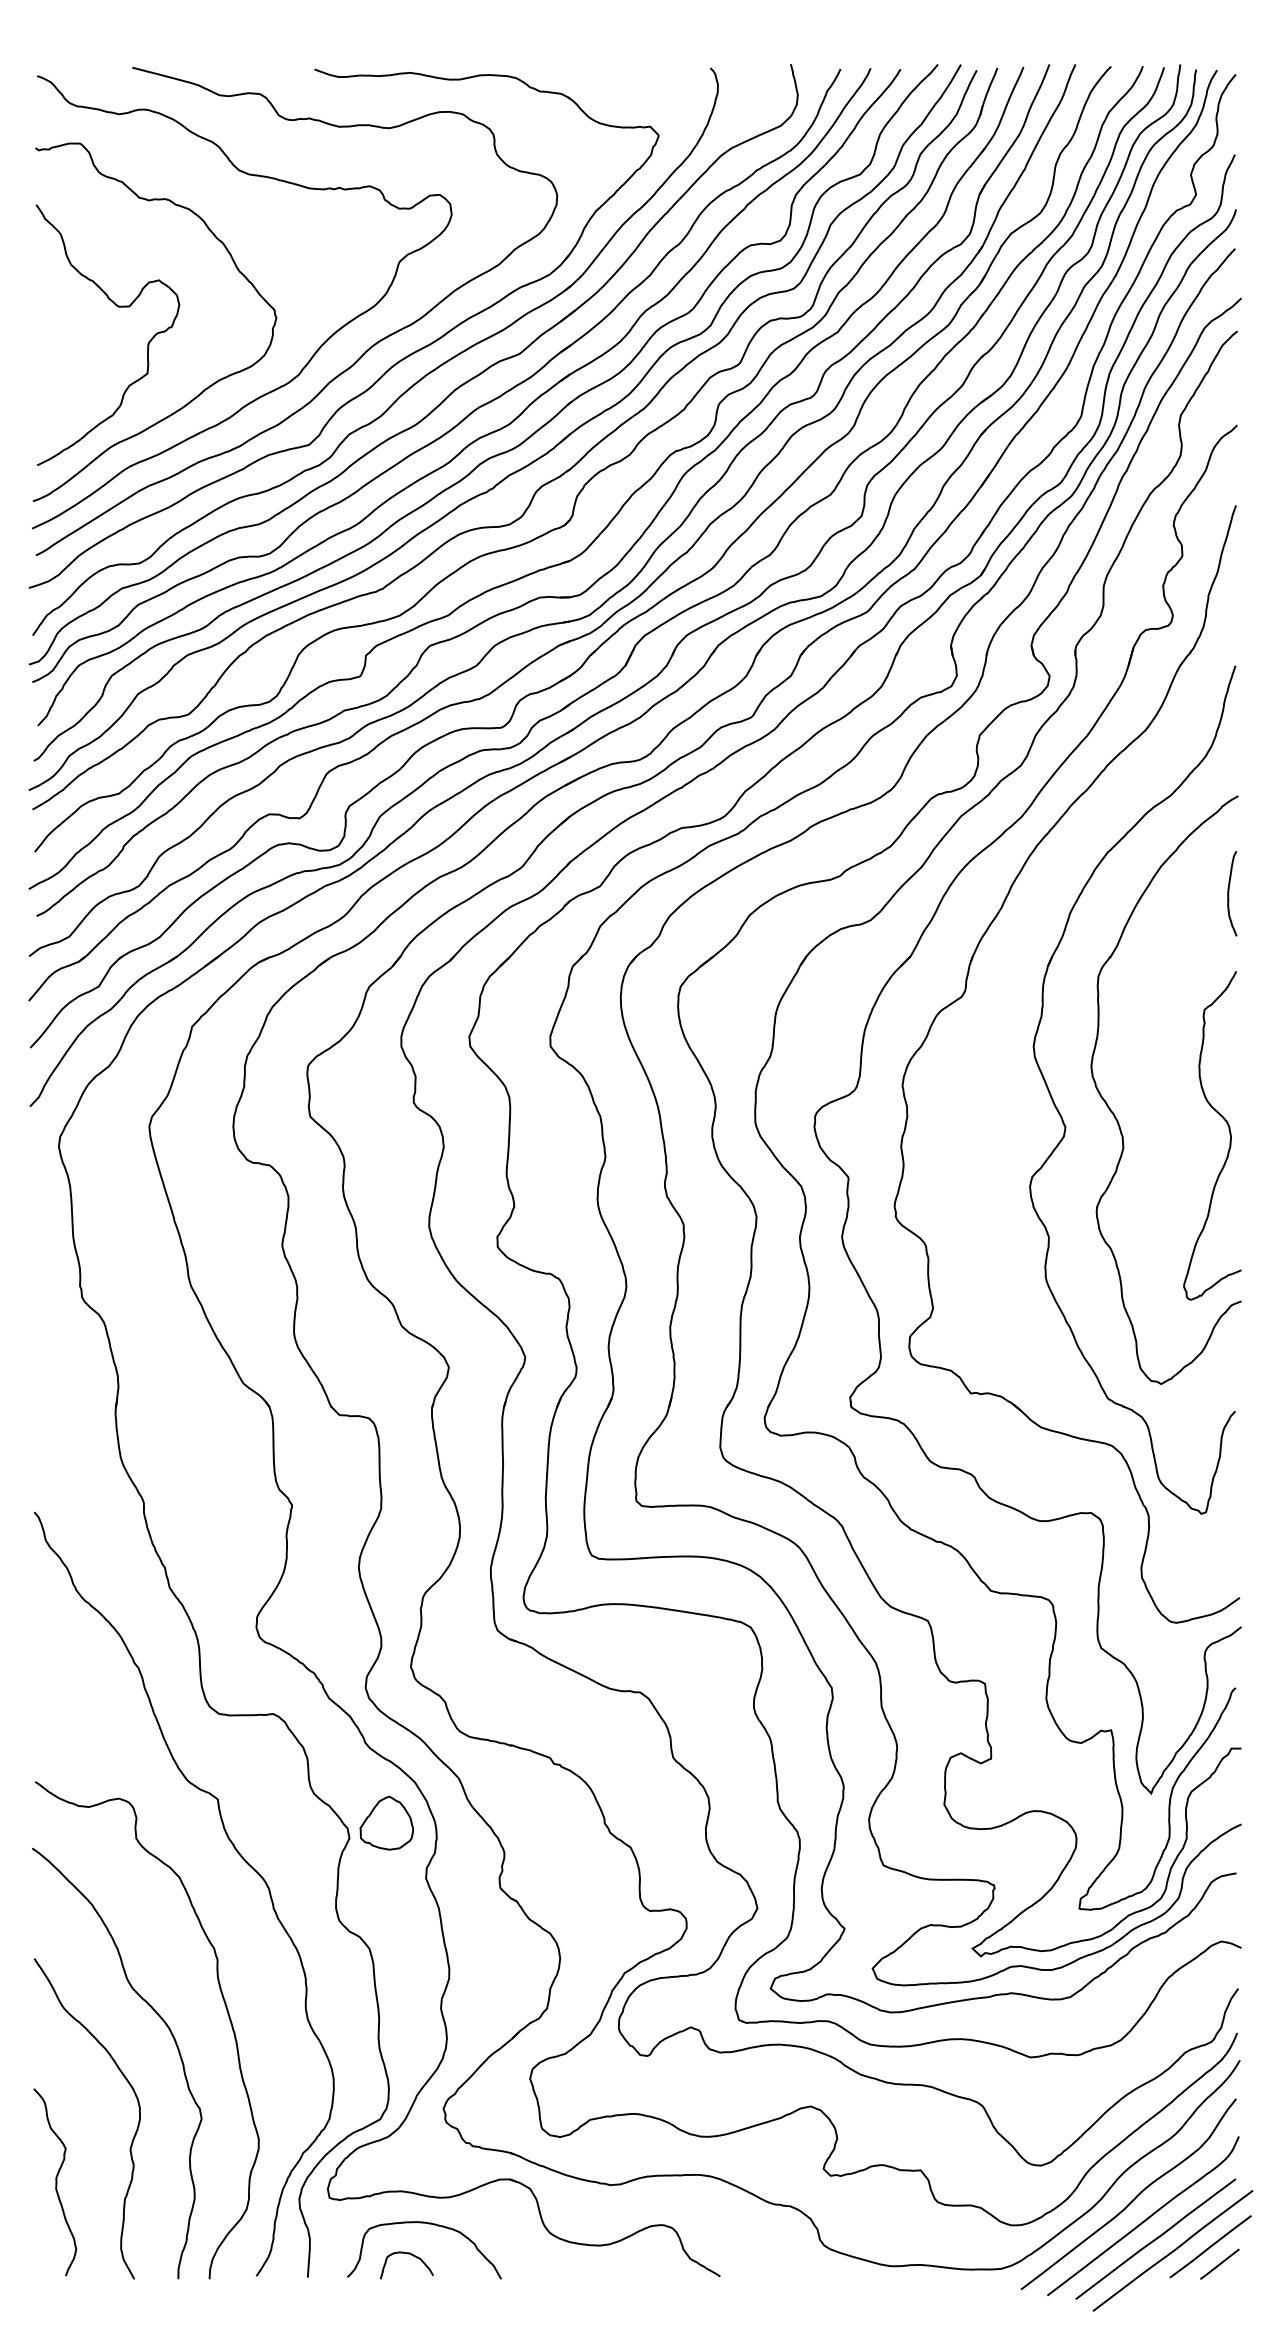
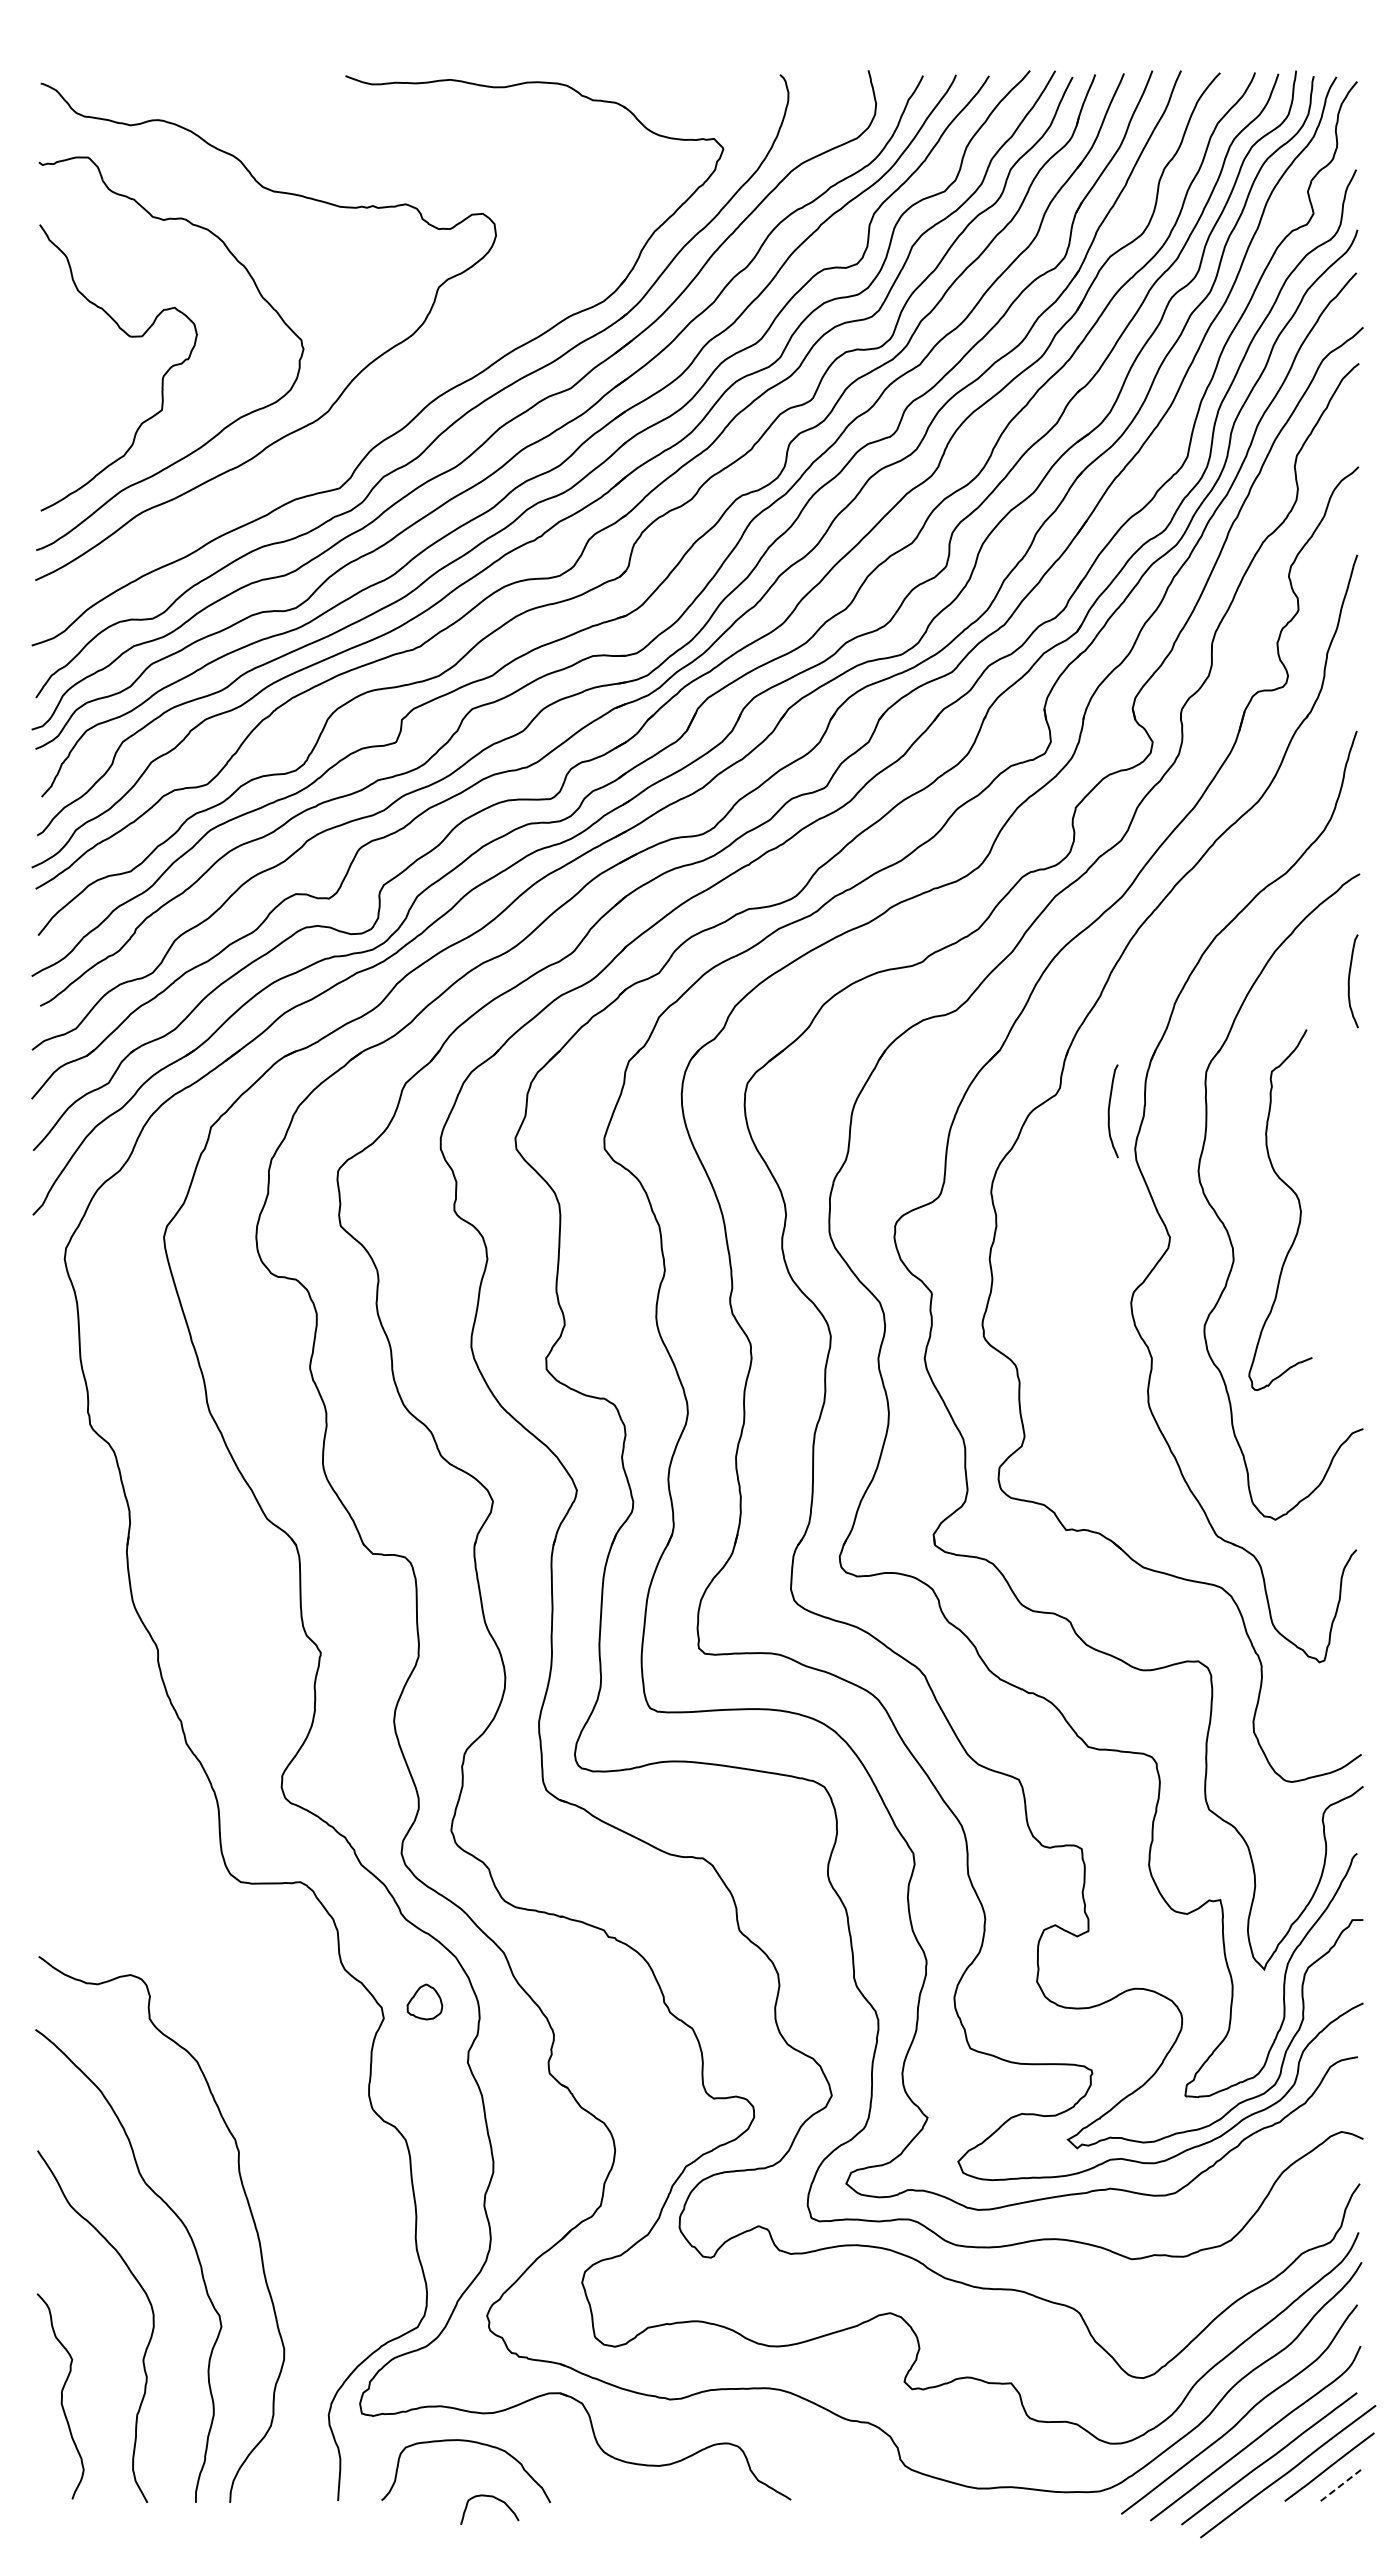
curve: (342, 371) -> (376, 407), removed
curve: (1010, 1012) -> (1109, 1111), added
curve: (1228, 1130) -> (1298, 1204), moved
part: (386, 1822) -> (424, 2001), size x0.6
curve: (237, 1852) -> (260, 2034), removed
curve: (406, 2254) -> (489, 2497), moved
line: (1219, 2264) -> (1339, 2486), solid -> dashed

